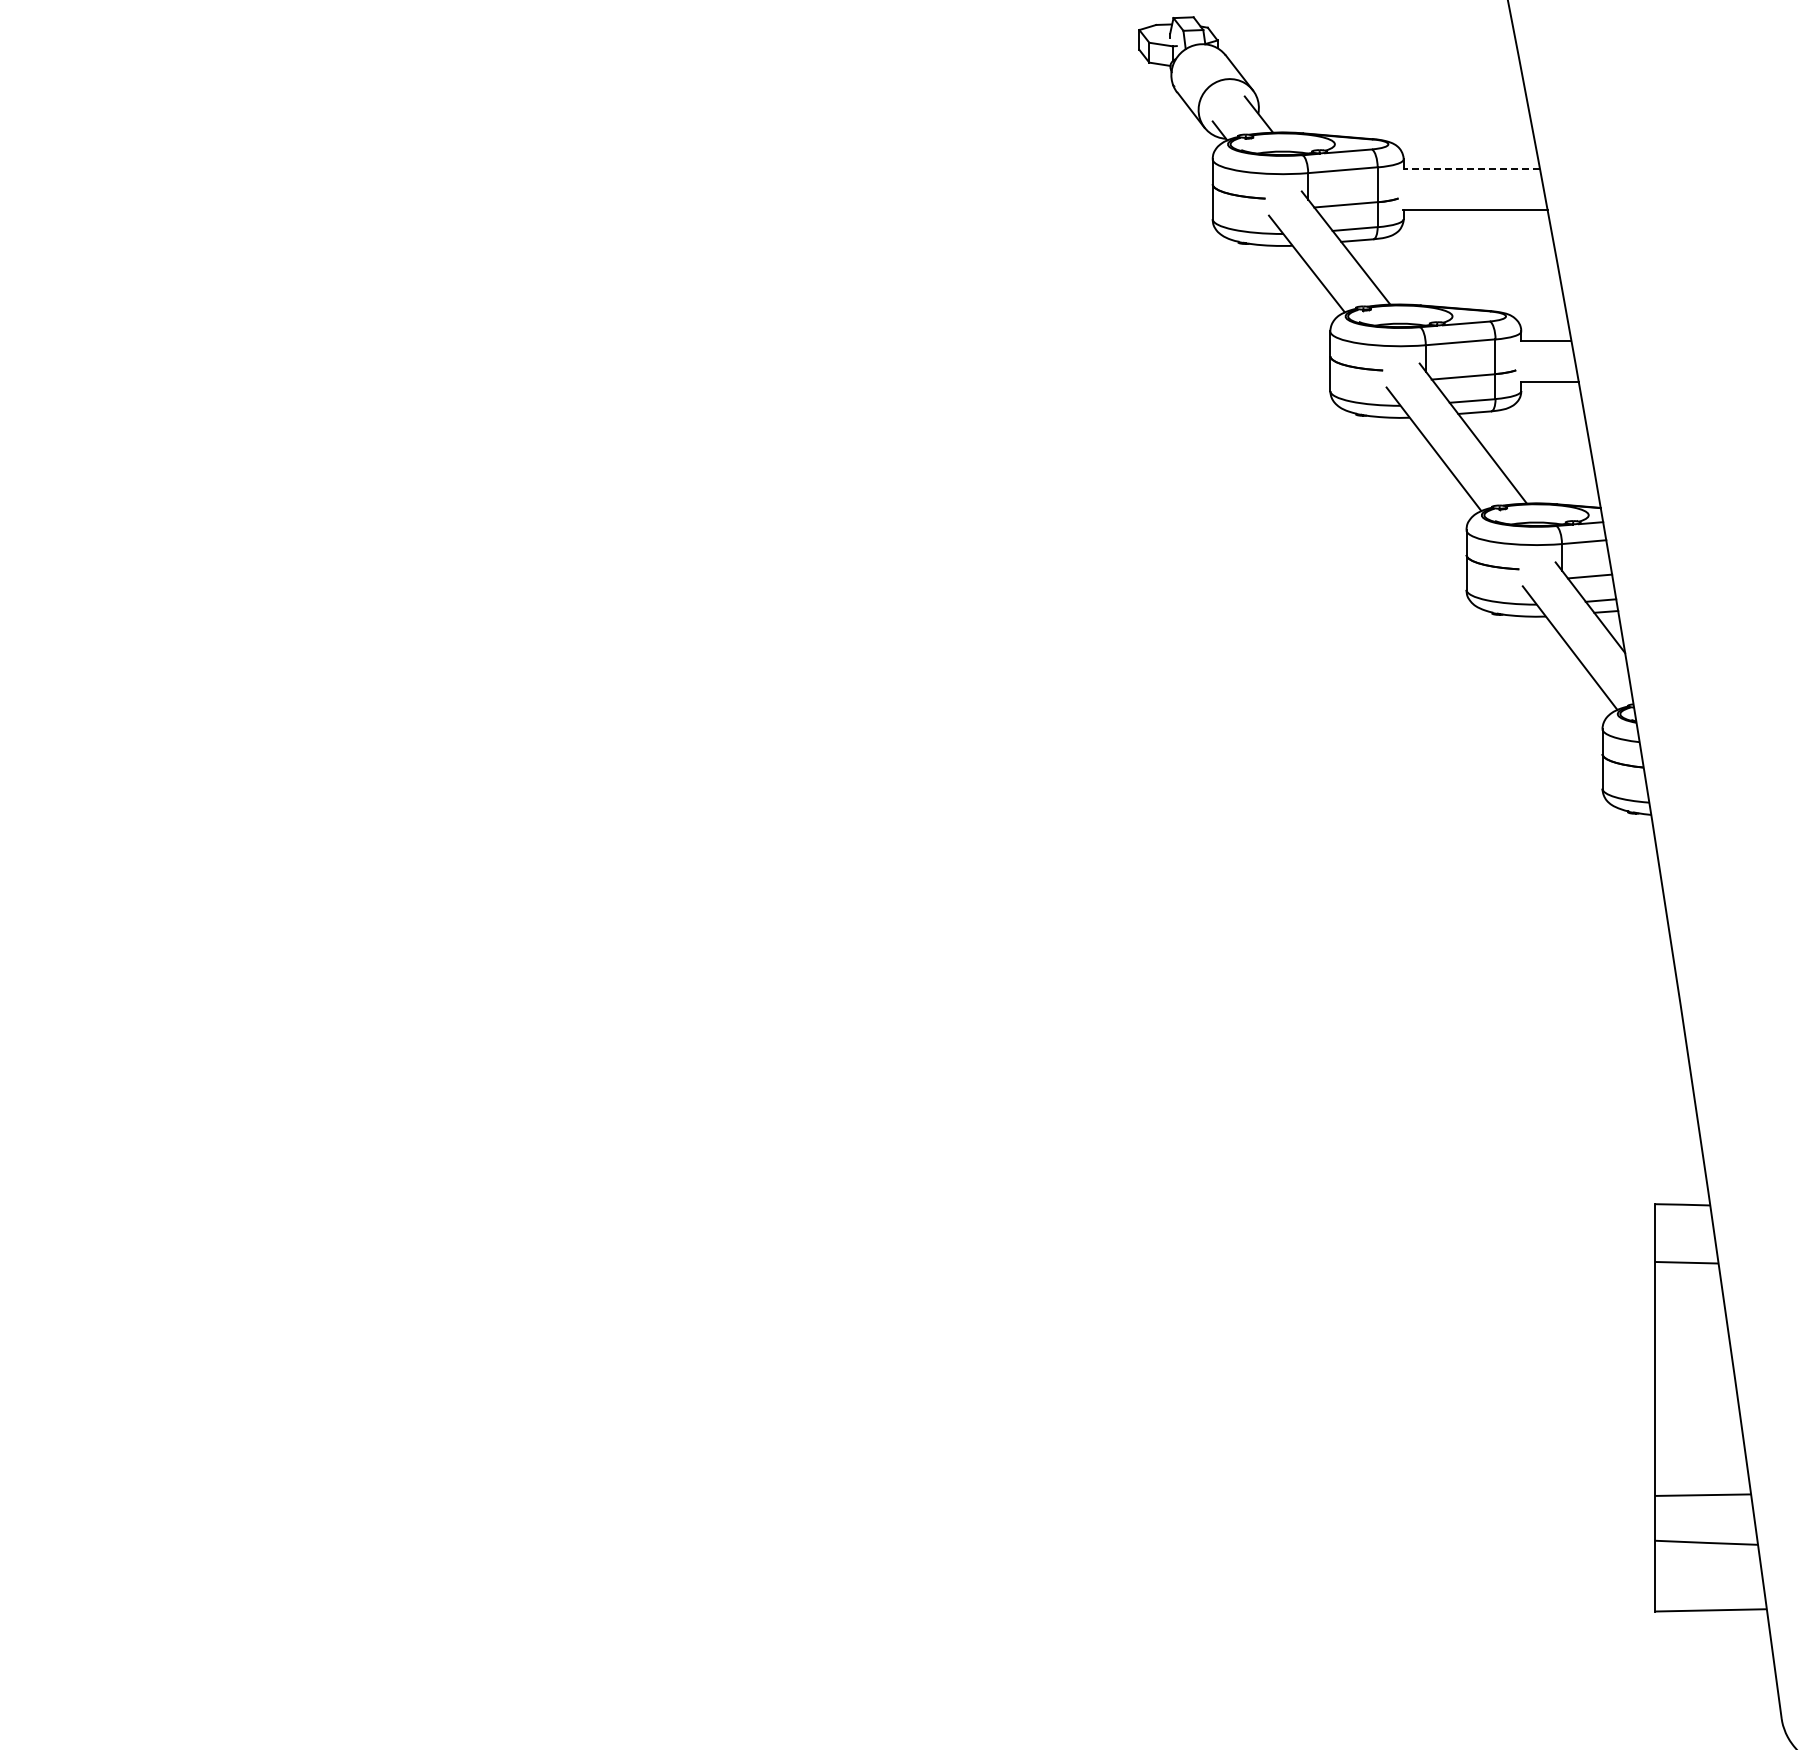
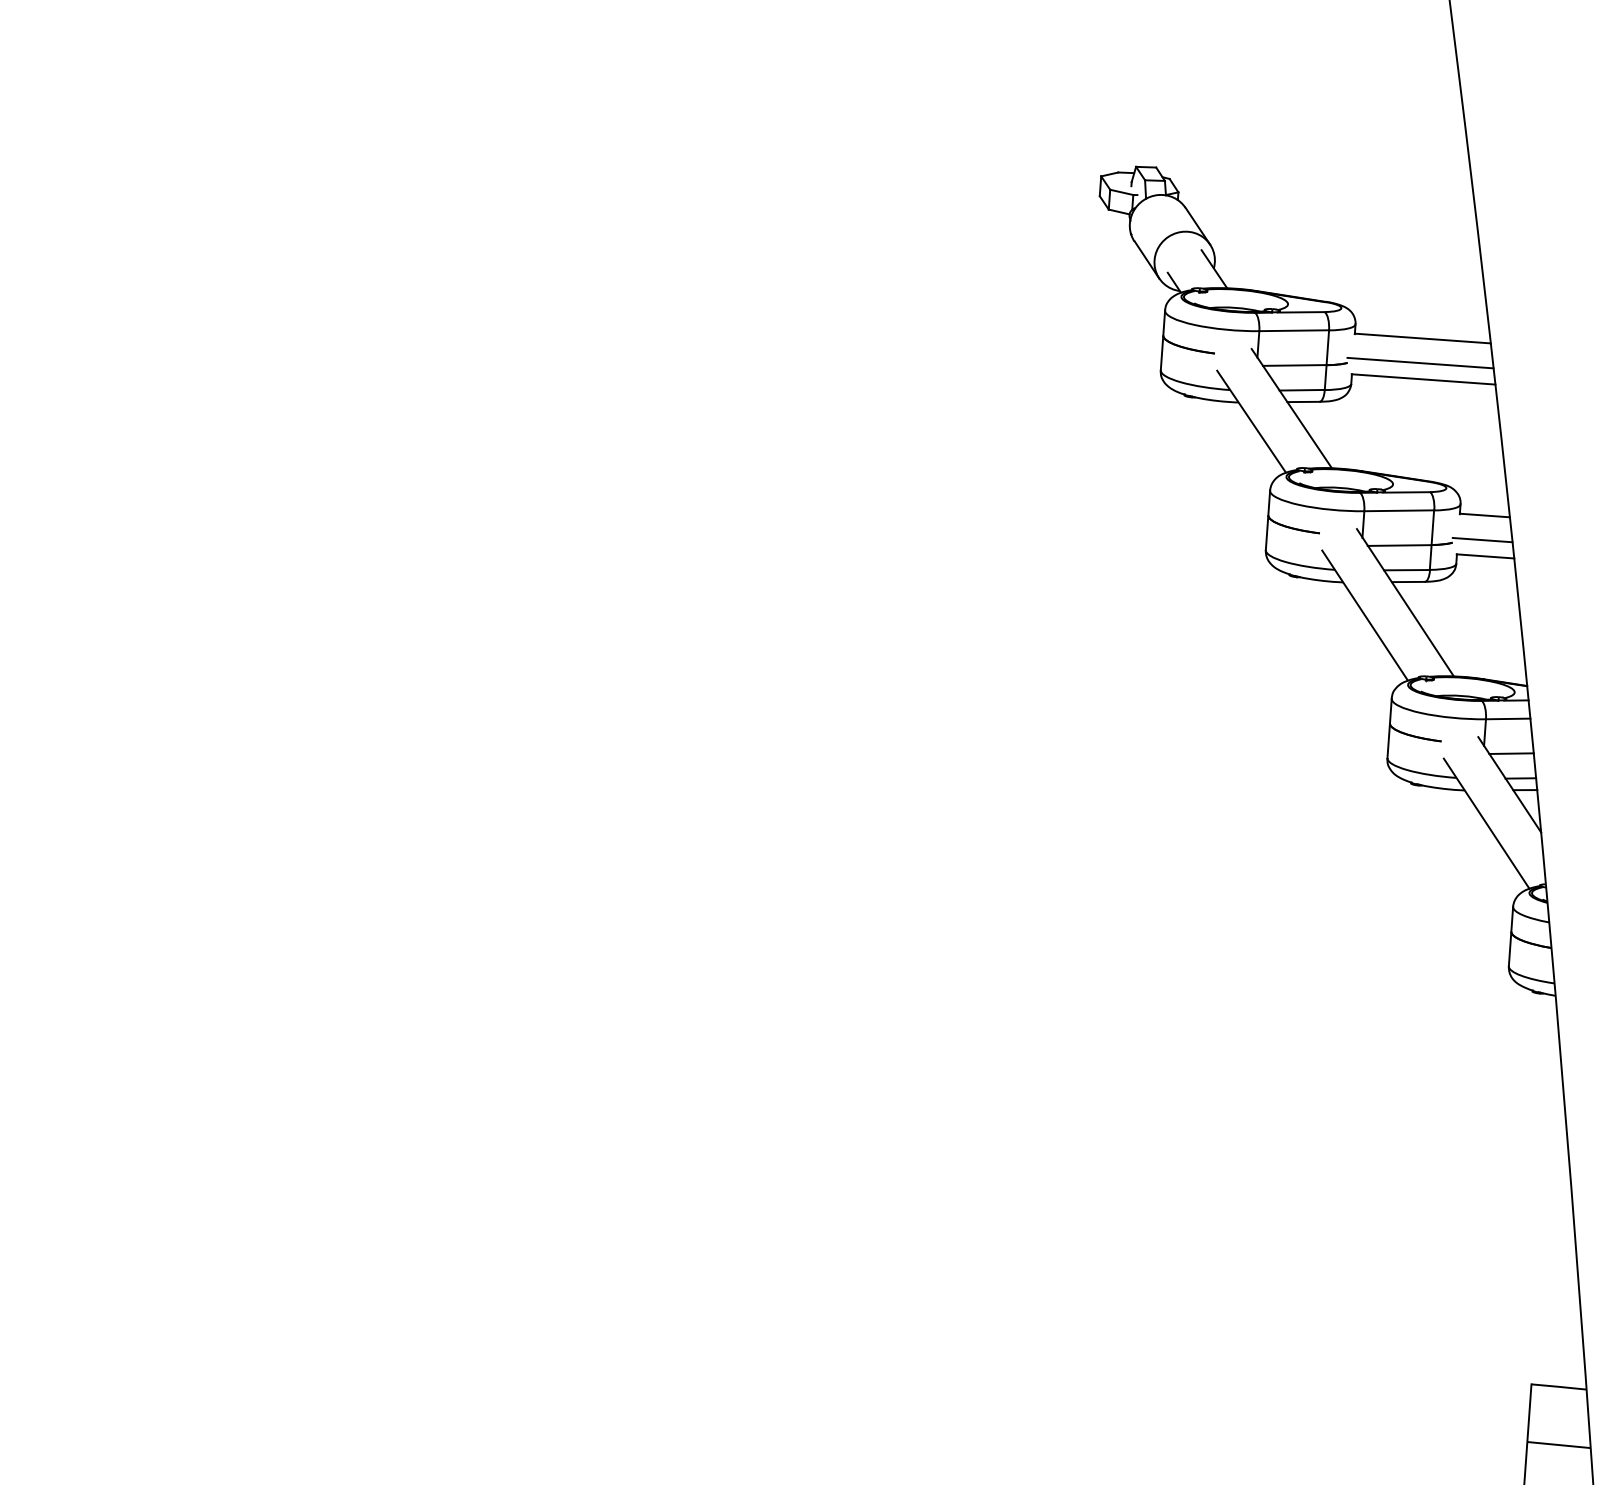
line: (1471, 168) -> (1422, 338), dashed -> solid
line: (1471, 193) -> (1420, 363), added
line: (1545, 365) -> (1482, 539), added

